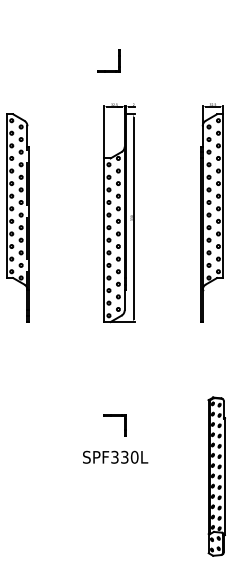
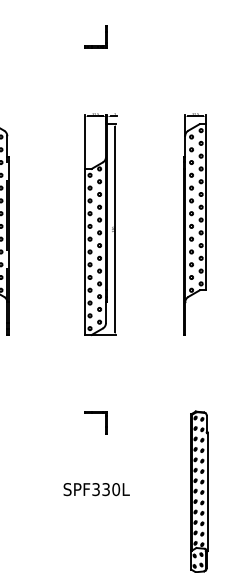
part: (118, 60) -> (105, 36), moved
part: (114, 416) -> (95, 413), moved
text: (115, 456) -> (96, 488), moved

